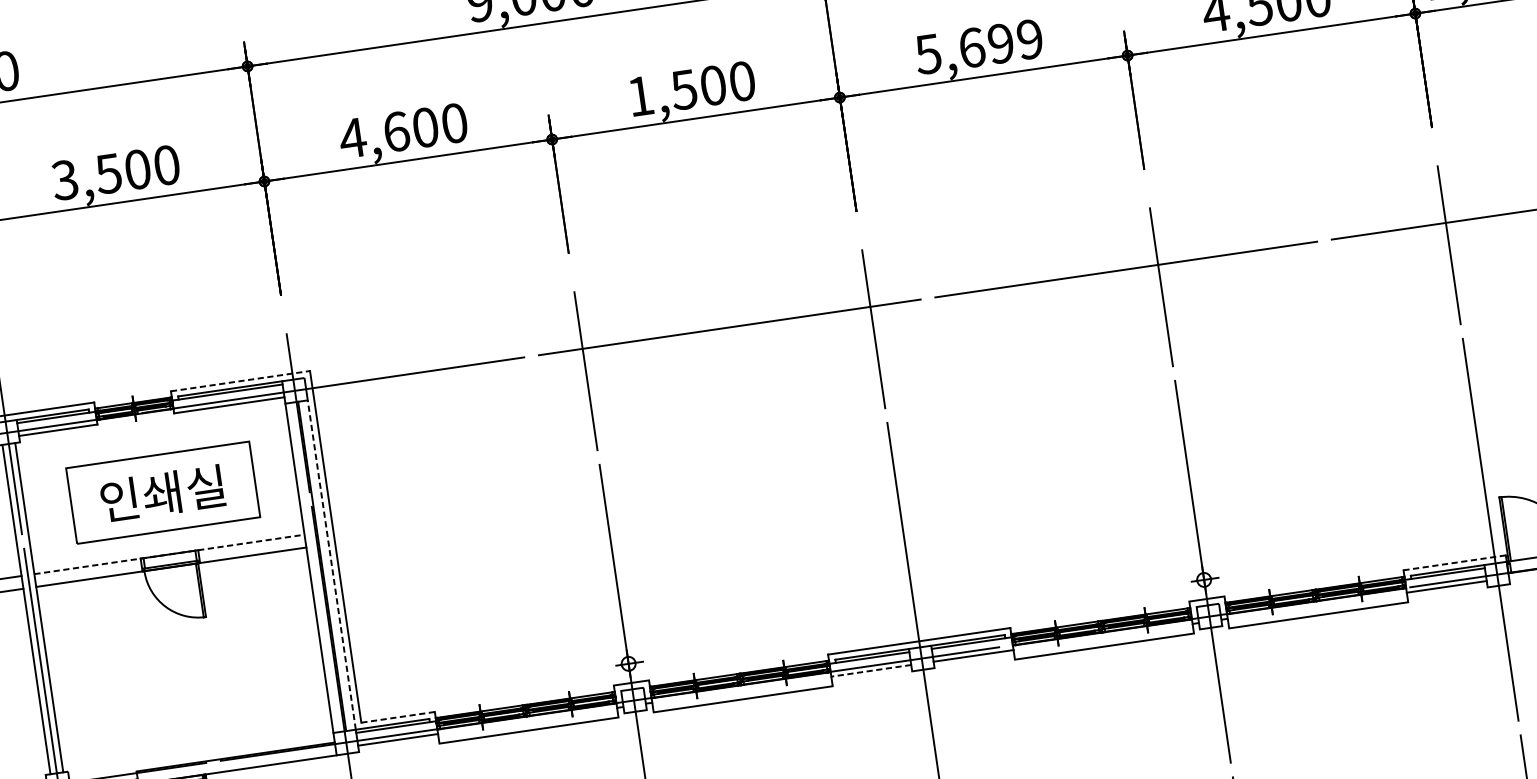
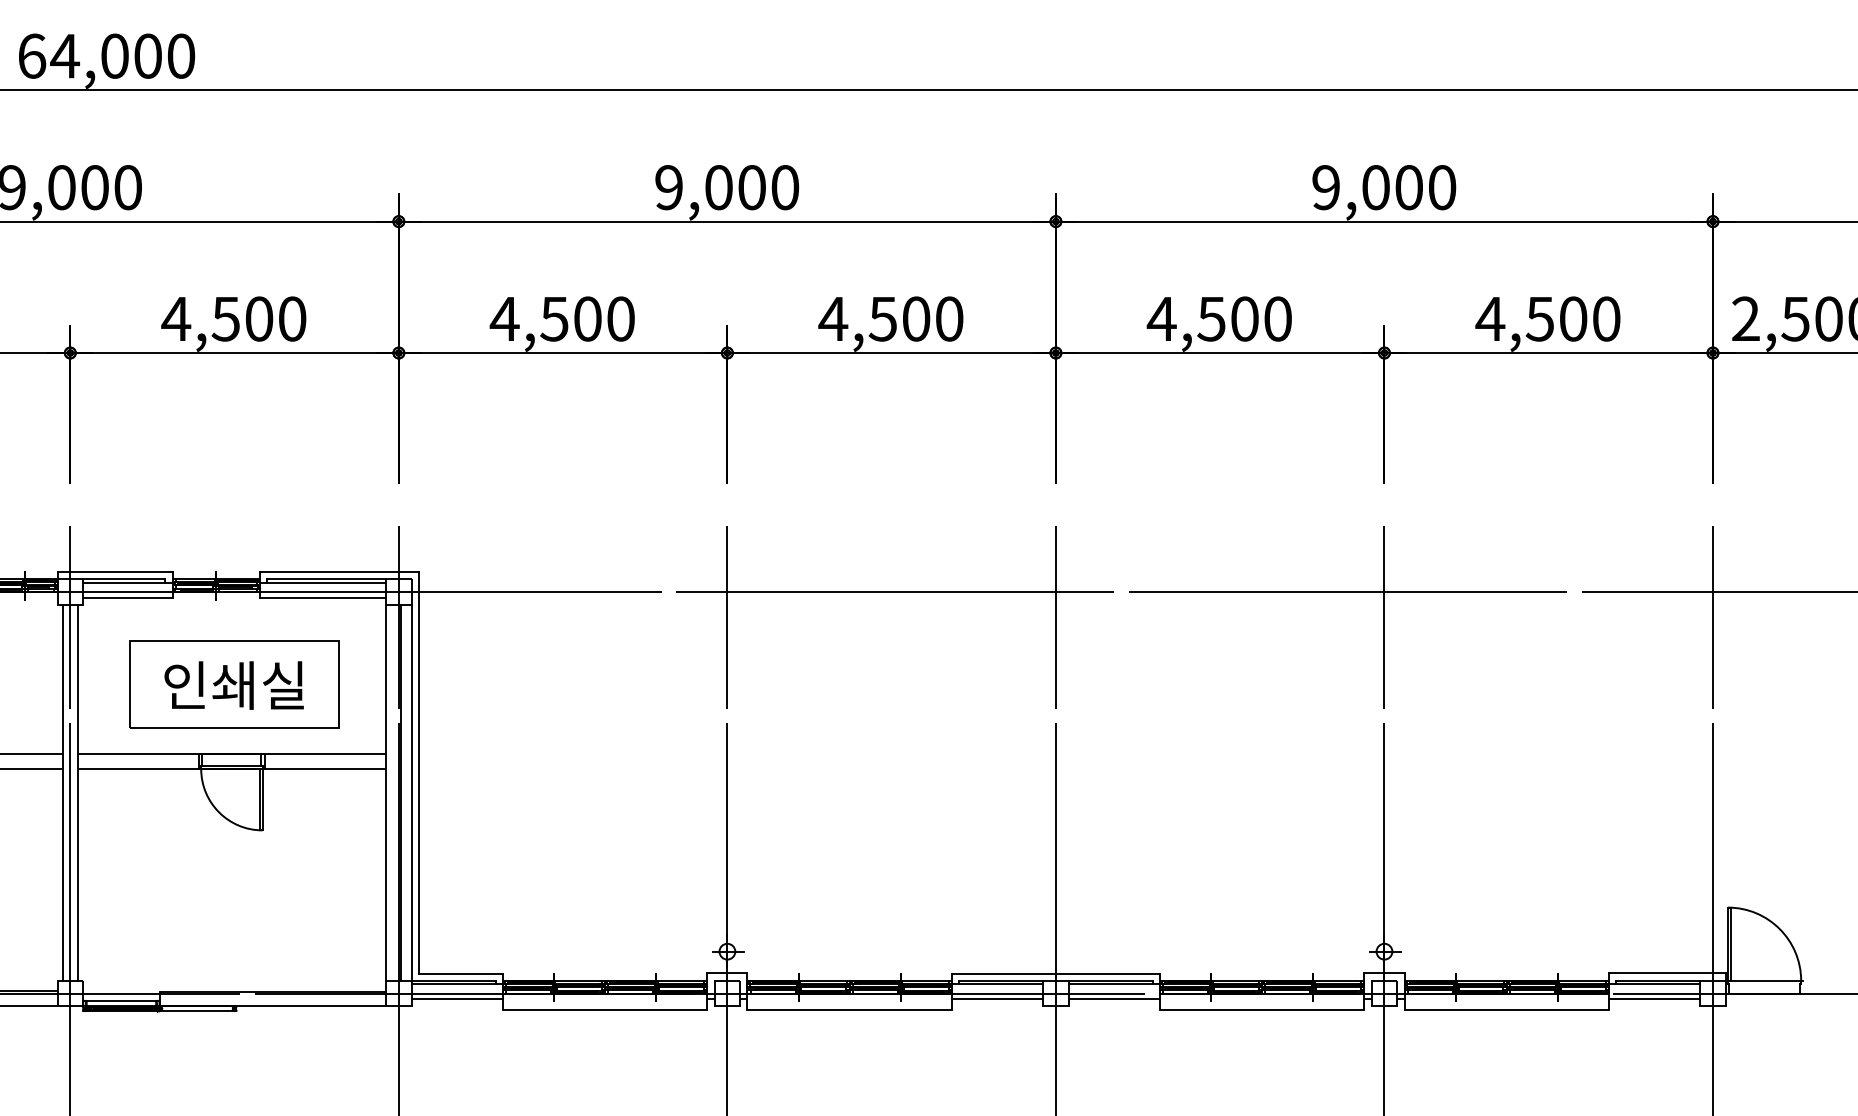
text: (977, 46) -> (1218, 318), 5,699 -> 4,500
text: (640, 95) -> (833, 318), 1,500 -> 4,500
text: (396, 131) -> (554, 318), 4,600 -> 4,500
text: (65, 179) -> (176, 318), 3,500 -> 4,500
line: (241, 381) -> (340, 572), dashed -> solid
line: (170, 554) -> (232, 754), dashed -> solid
line: (1453, 562) -> (1666, 973), dashed -> solid
line: (331, 564) -> (411, 792), dashed -> solid
line: (871, 671) -> (997, 999), dashed -> solid
line: (397, 717) -> (460, 973), dashed -> solid

